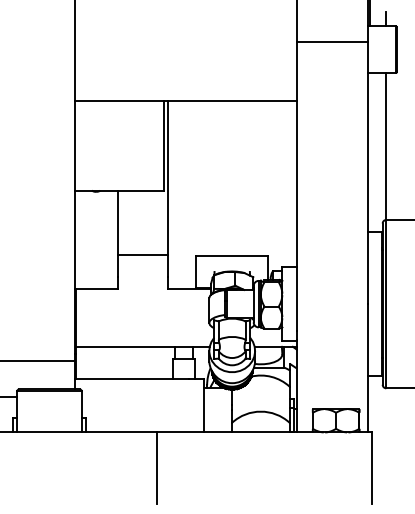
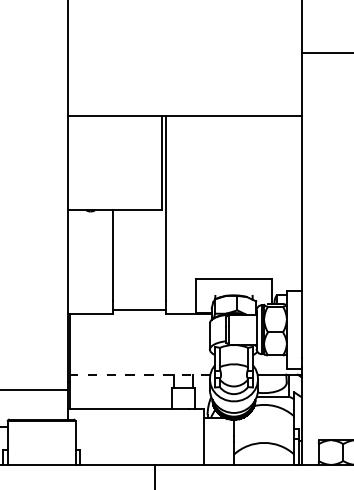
line: (142, 255) -> (139, 310), moved
line: (143, 346) -> (140, 374), solid -> dashed

